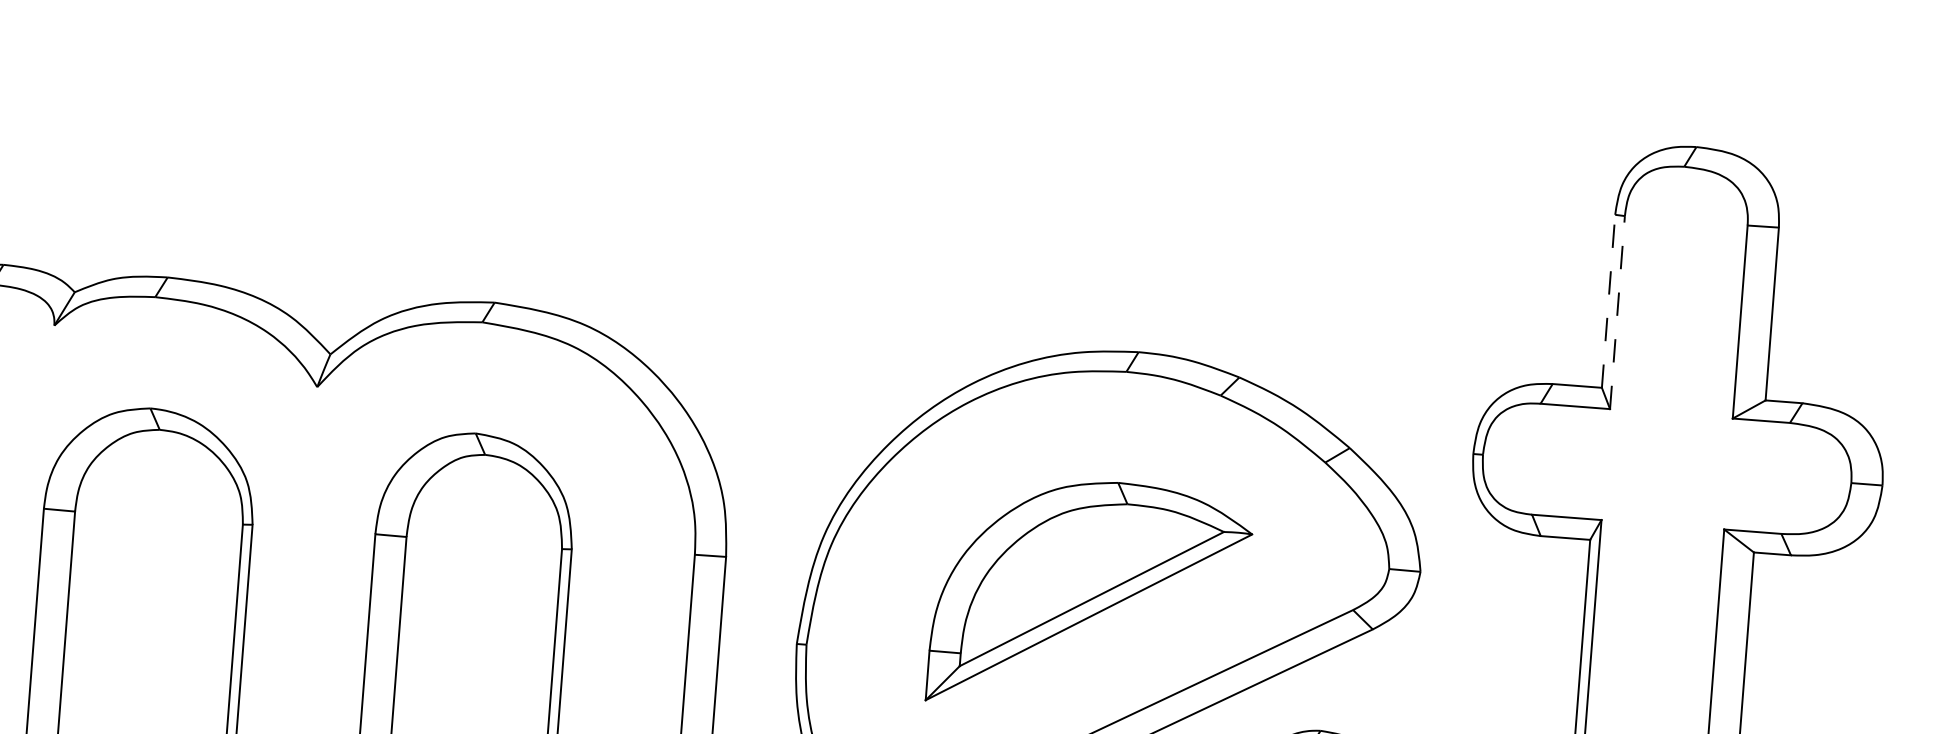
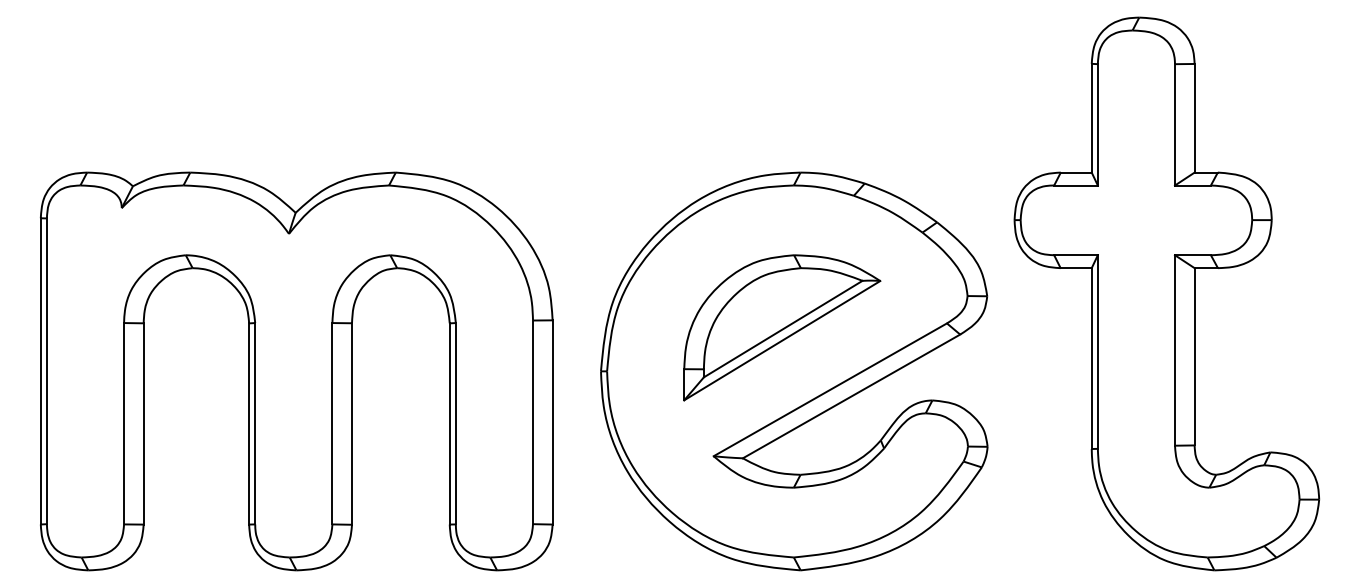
line: (1608, 300) -> (1091, 117), dashed -> solid
line: (1616, 312) -> (1097, 124), dashed -> solid

